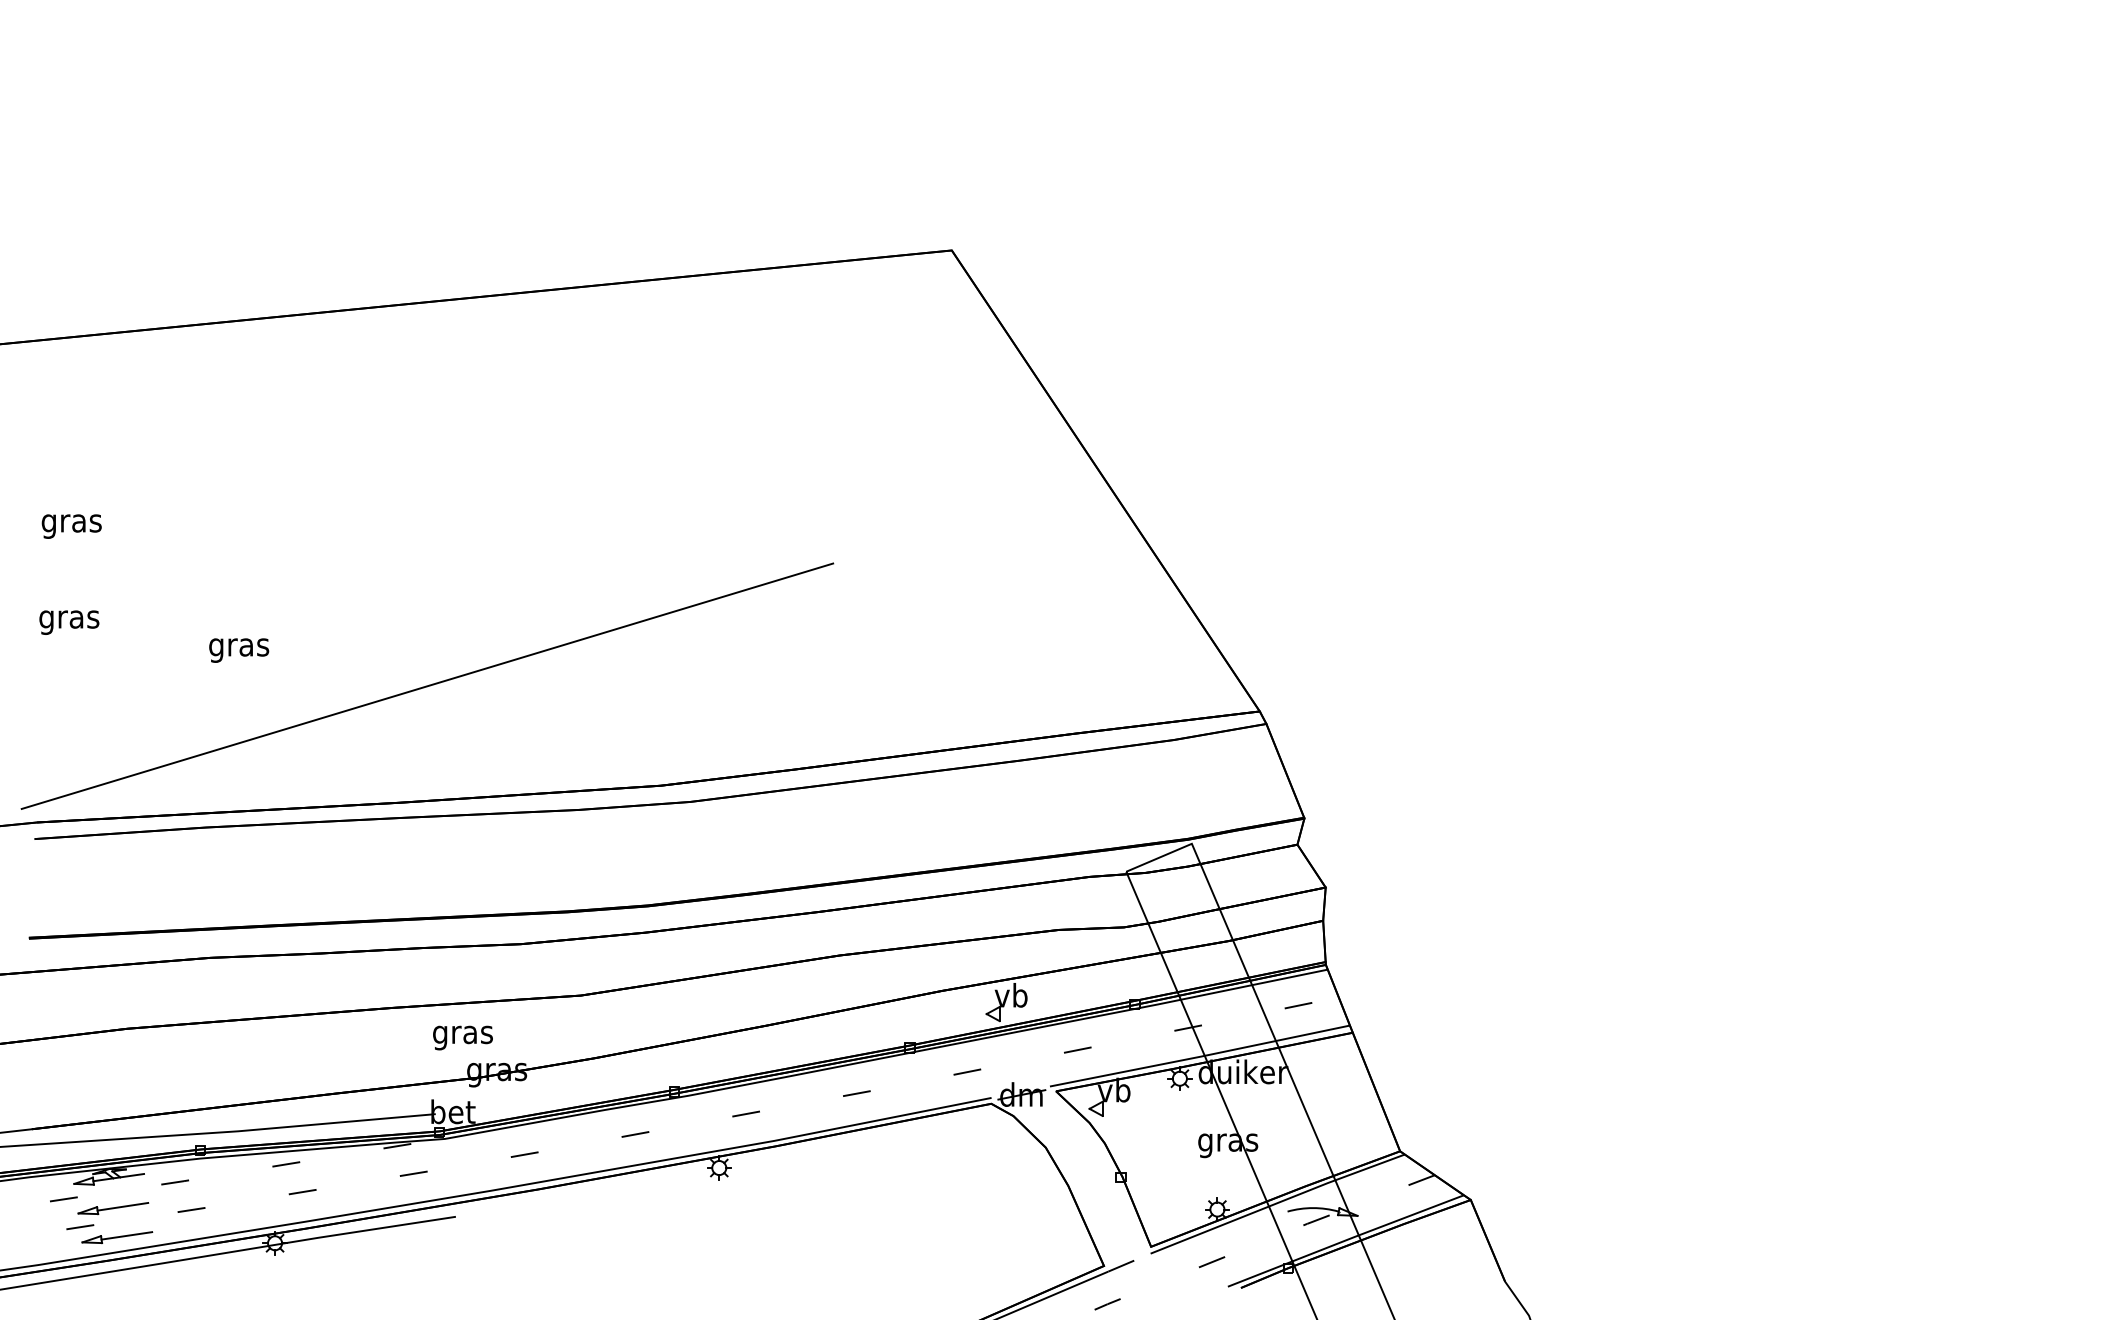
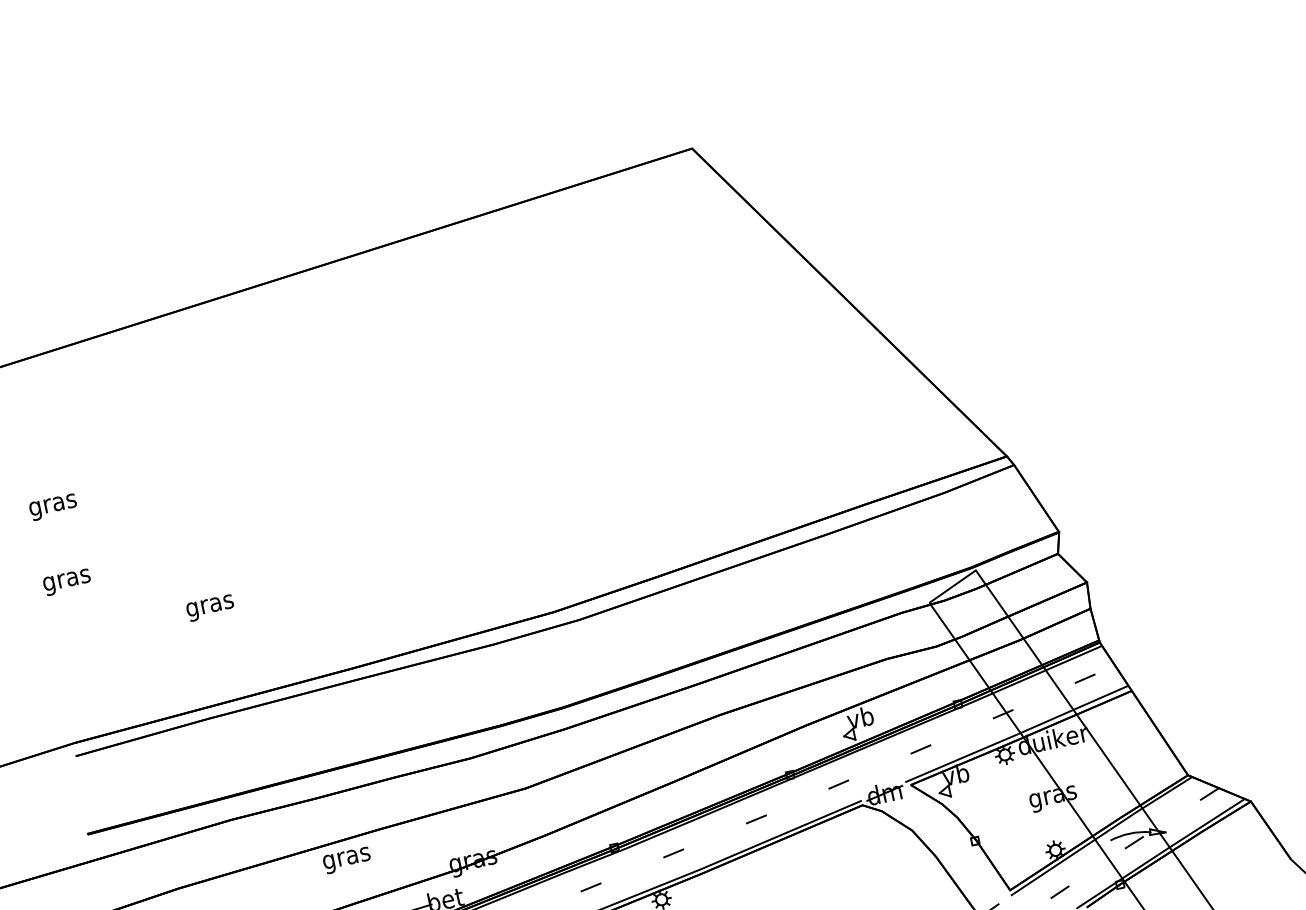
text: (239, 650) -> (210, 608), moved
line: (427, 685) -> (355, 572), removed
text: (462, 1037) -> (346, 860), moved

